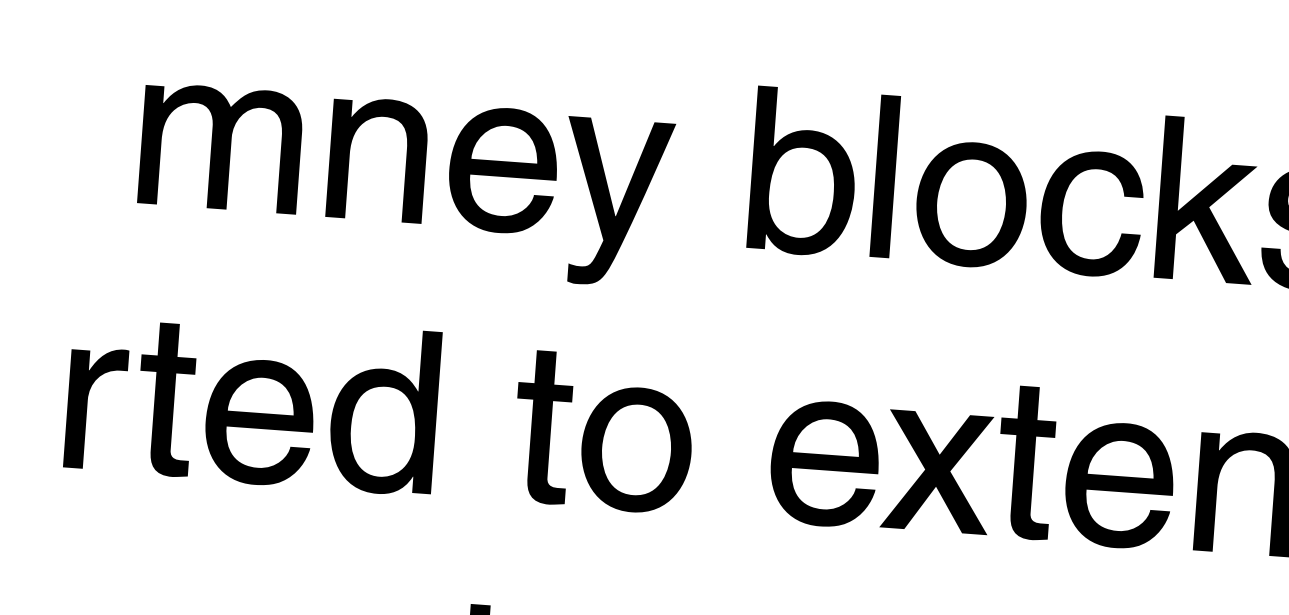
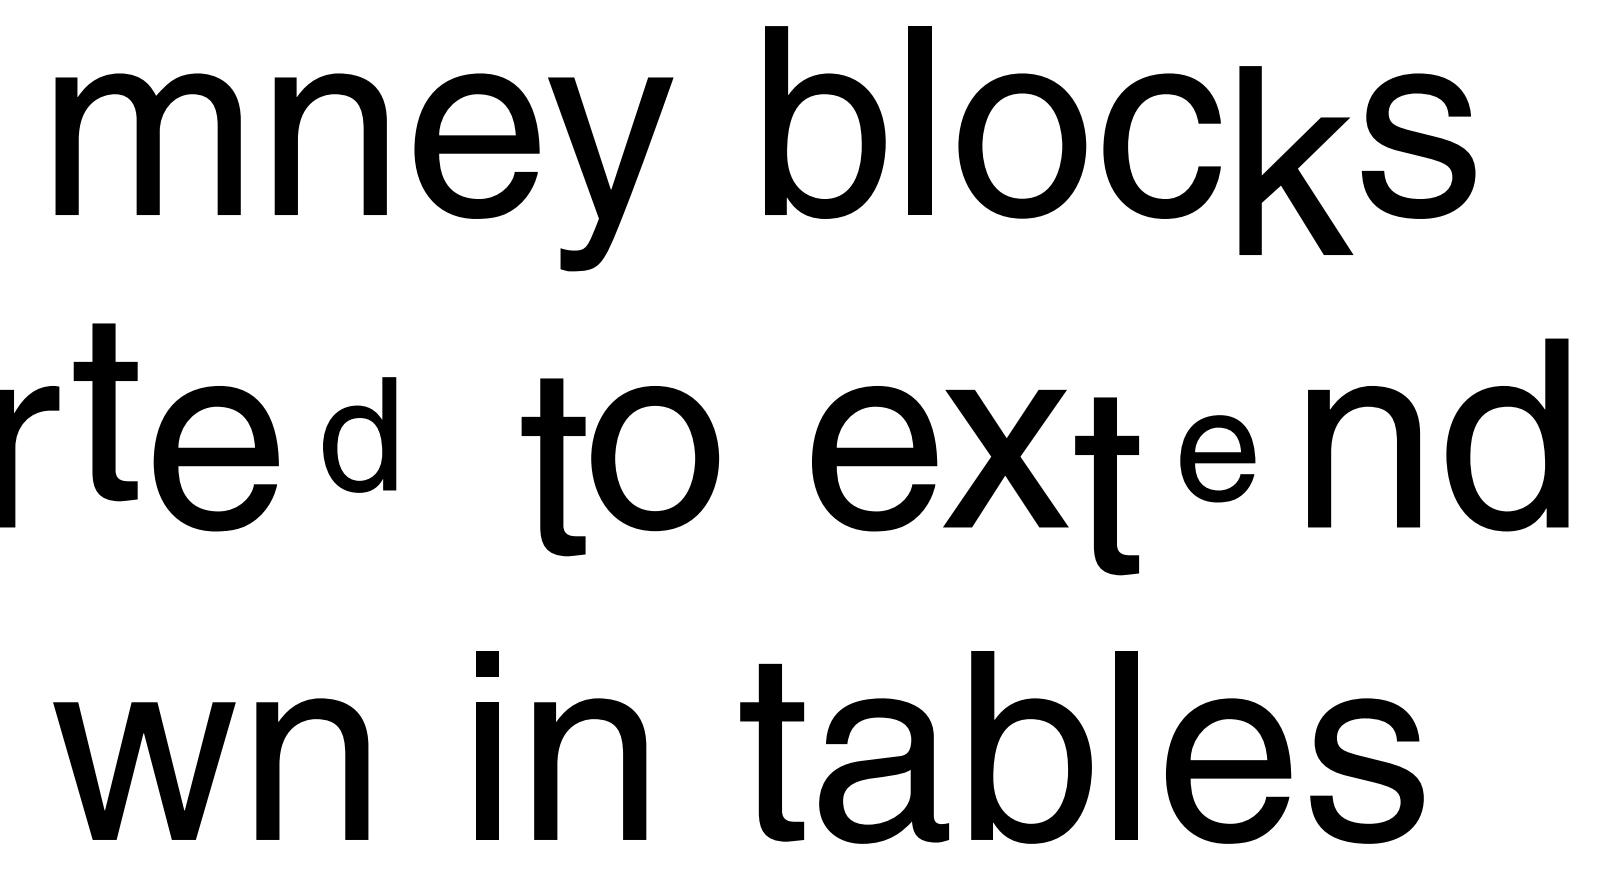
part: (1208, 200) -> (1296, 160), moved
part: (165, 399) -> (105, 412), moved
part: (384, 410) -> (359, 434), size x0.6
part: (542, 427) -> (553, 467), moved
part: (1025, 462) -> (1106, 486), moved
part: (1119, 485) -> (1217, 458), size x0.6

